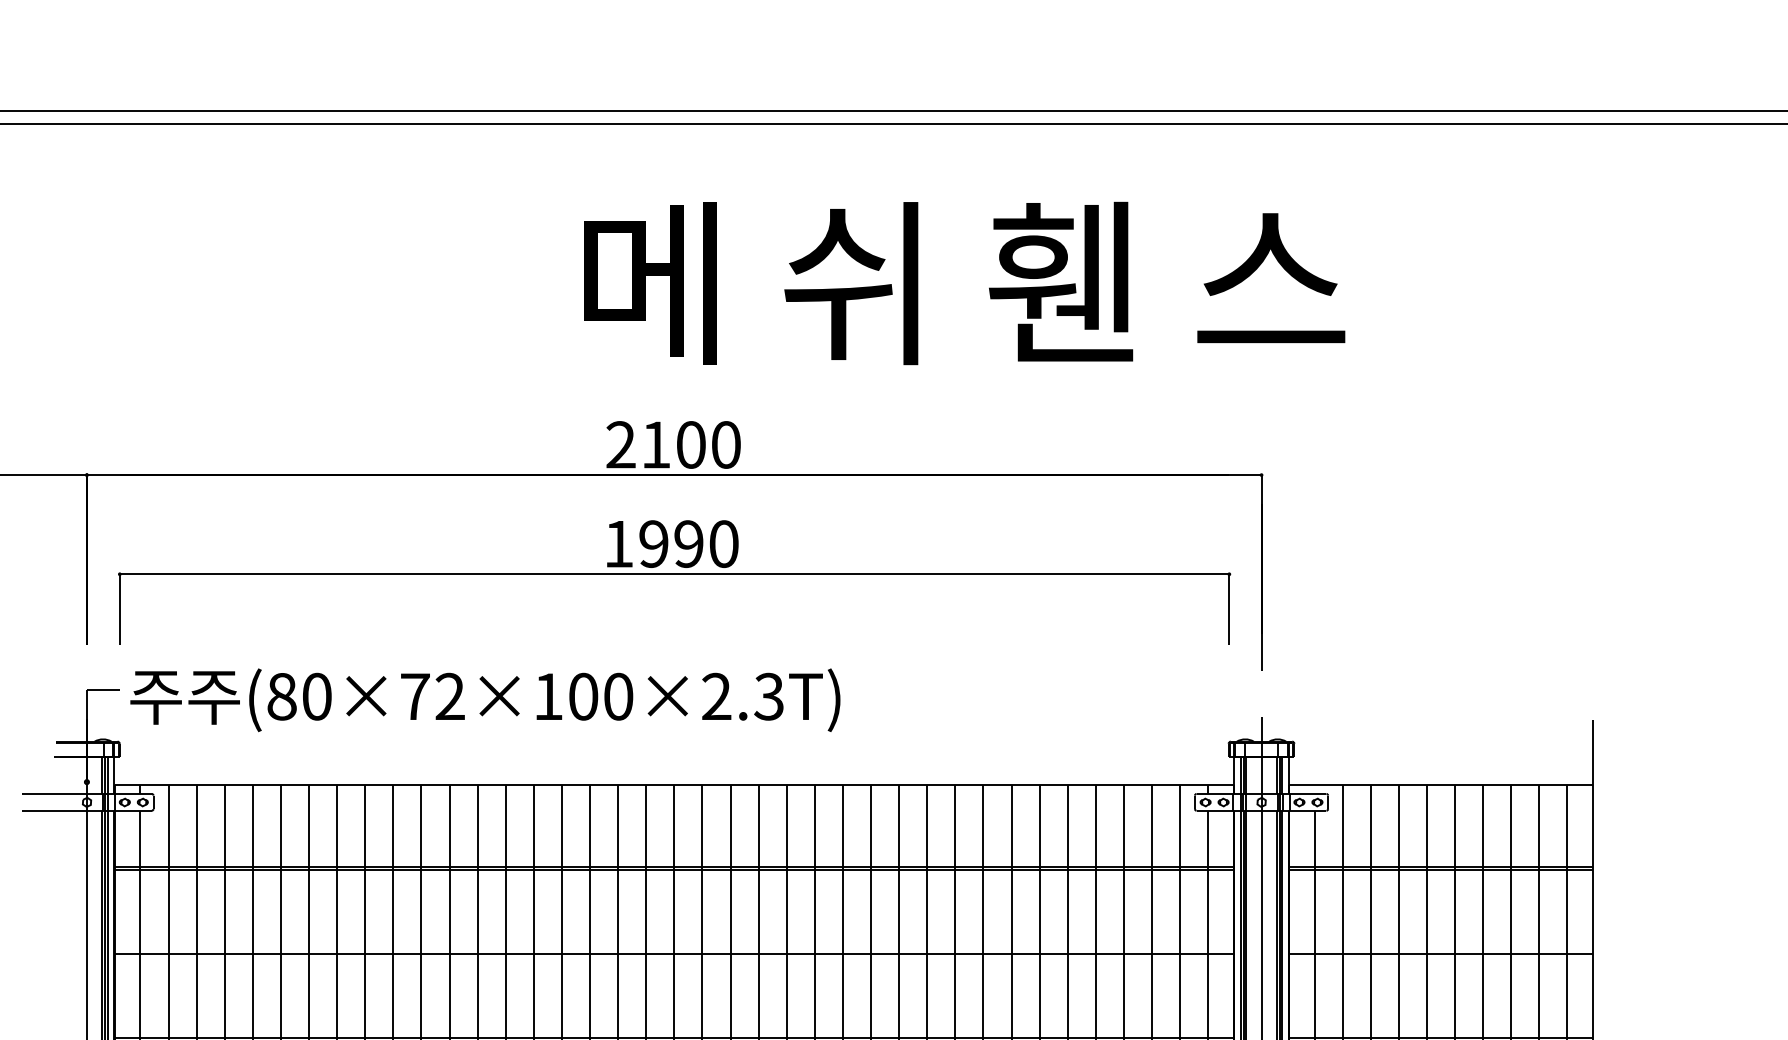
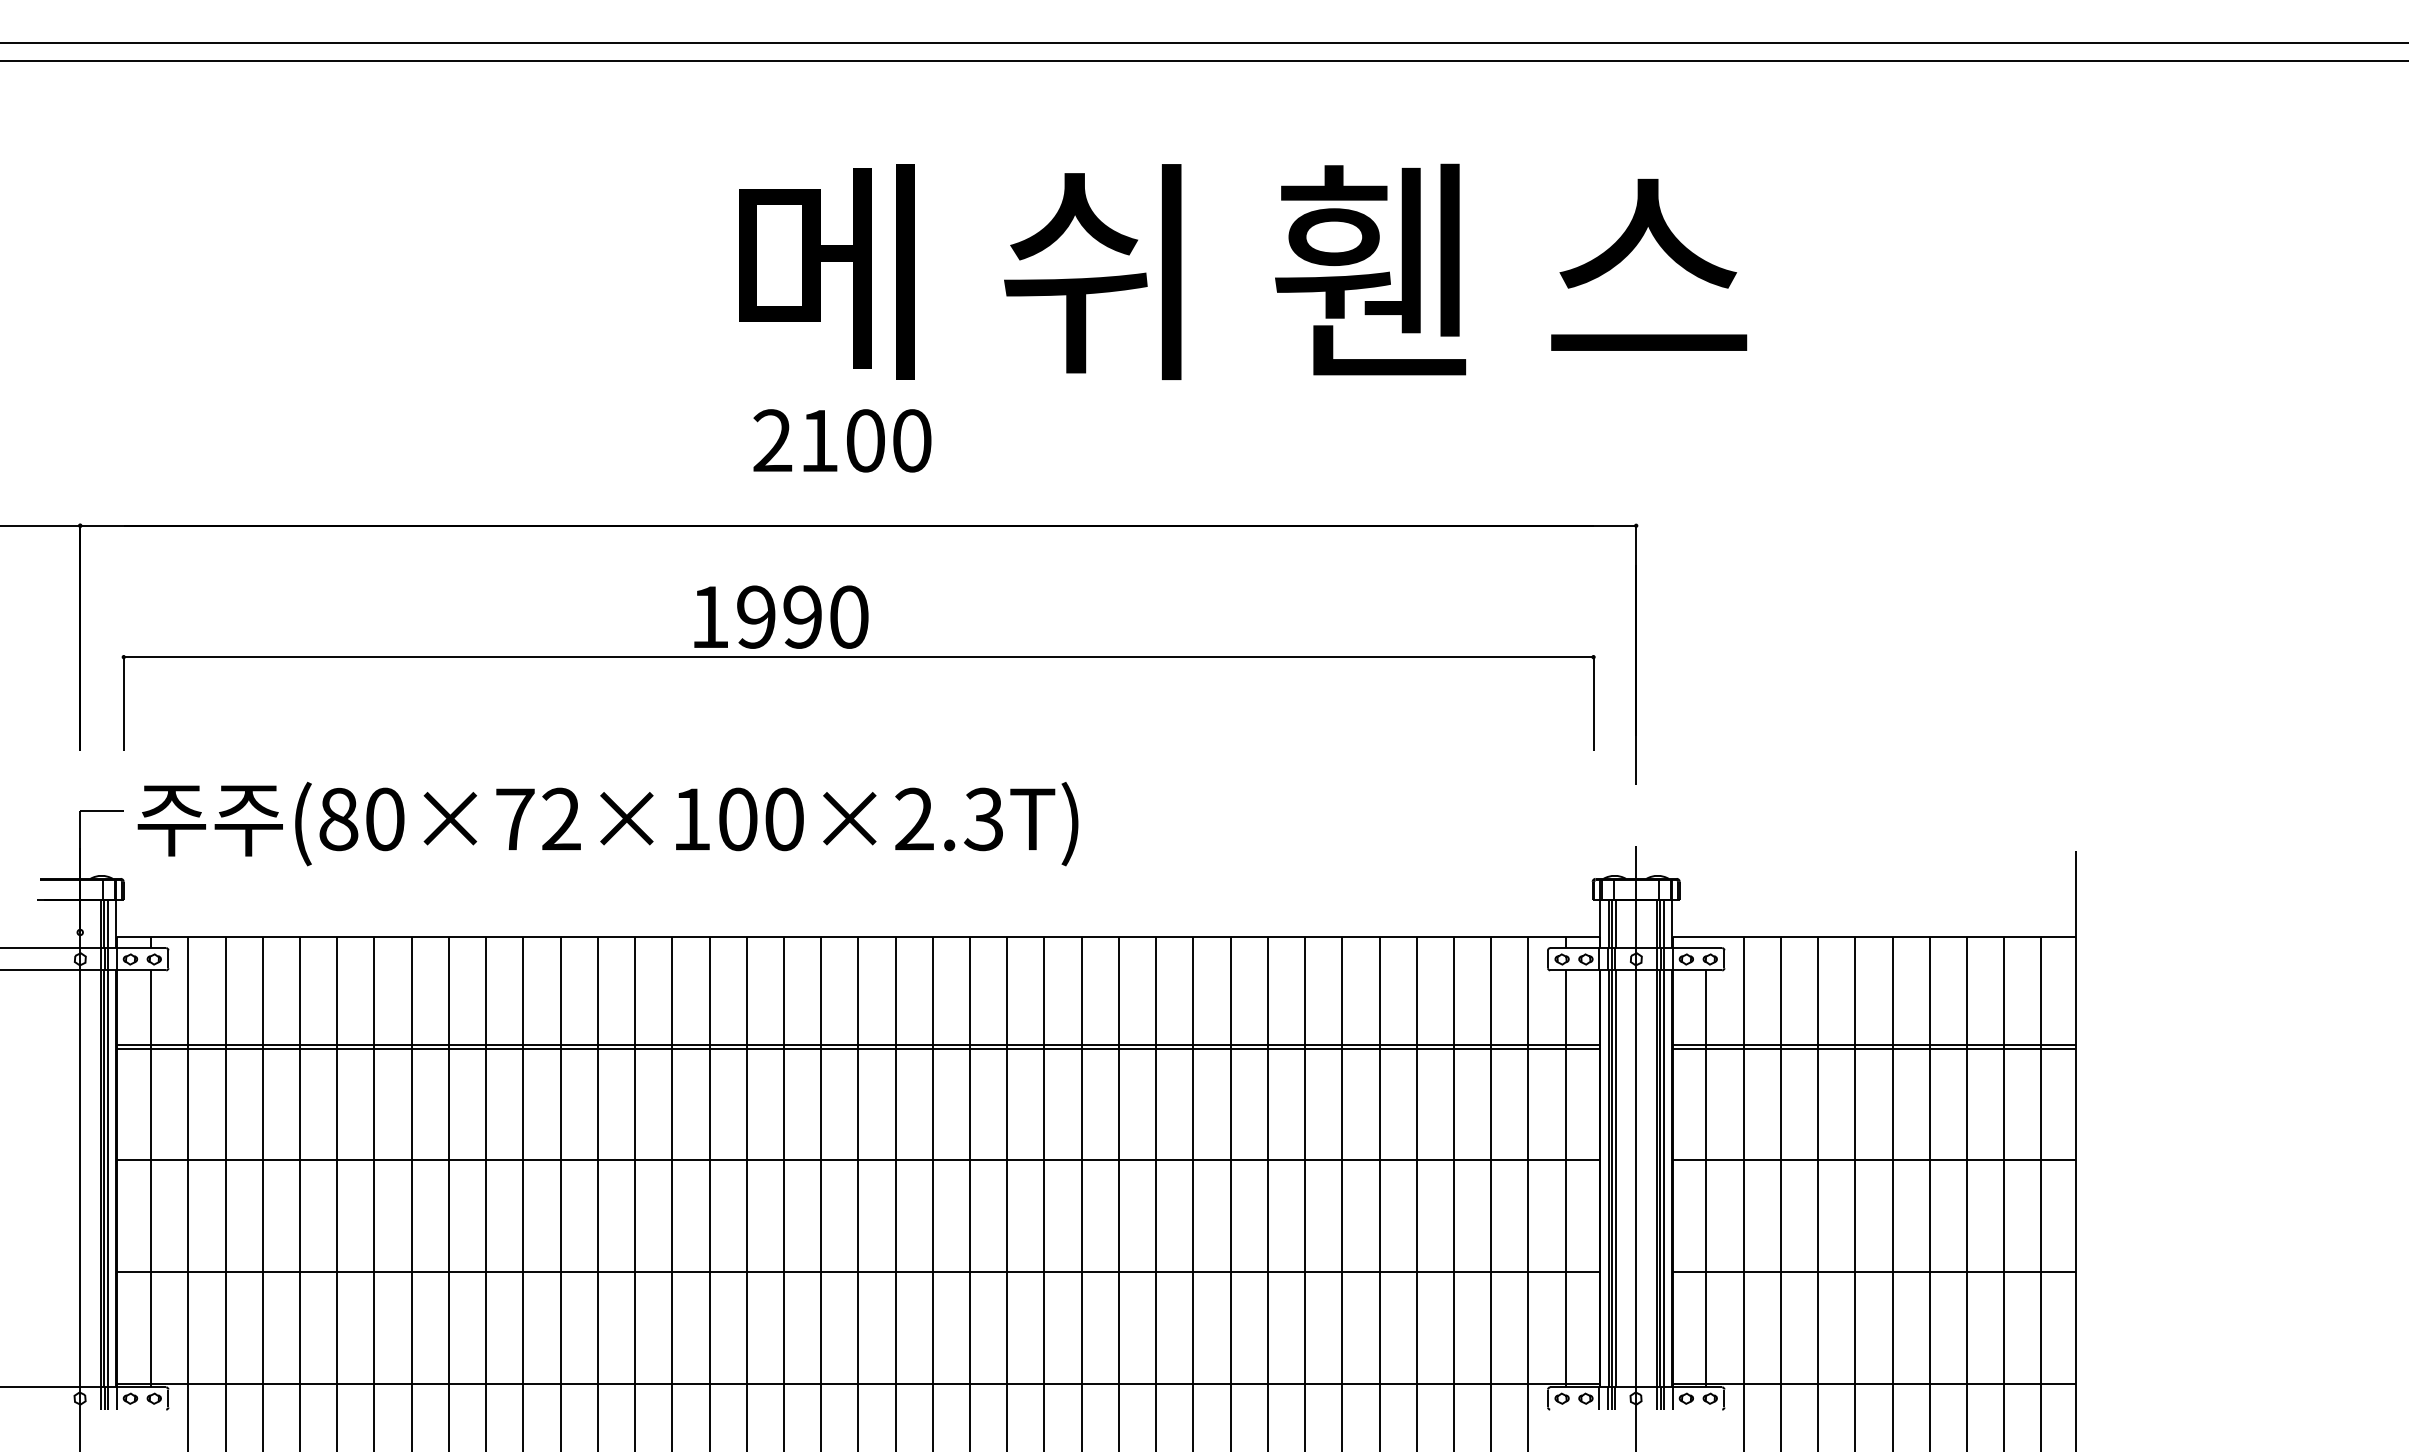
text: (673, 444) -> (842, 440), moved
text: (672, 543) -> (781, 616), moved

